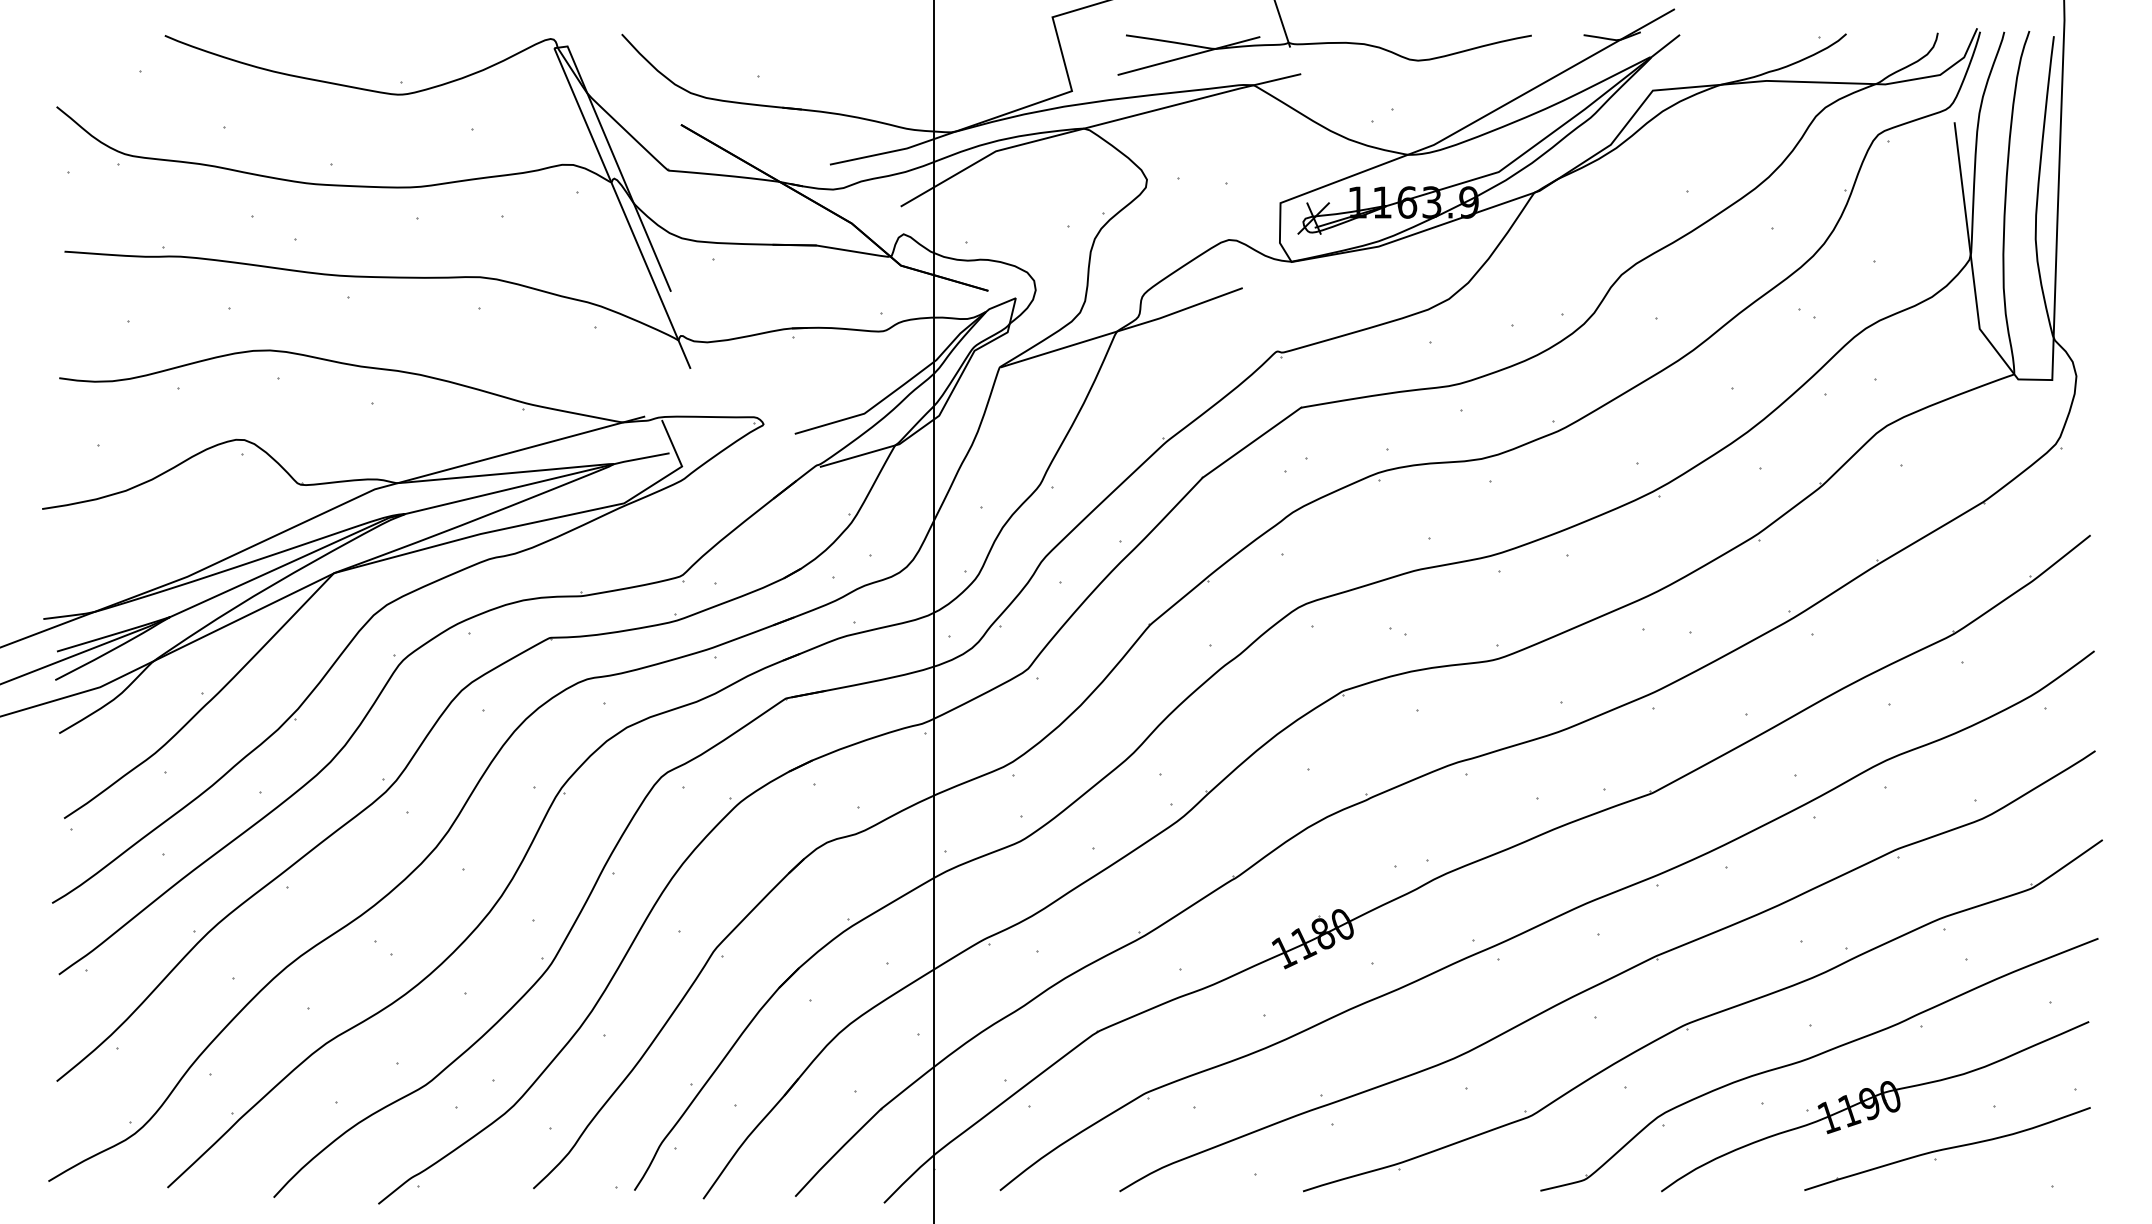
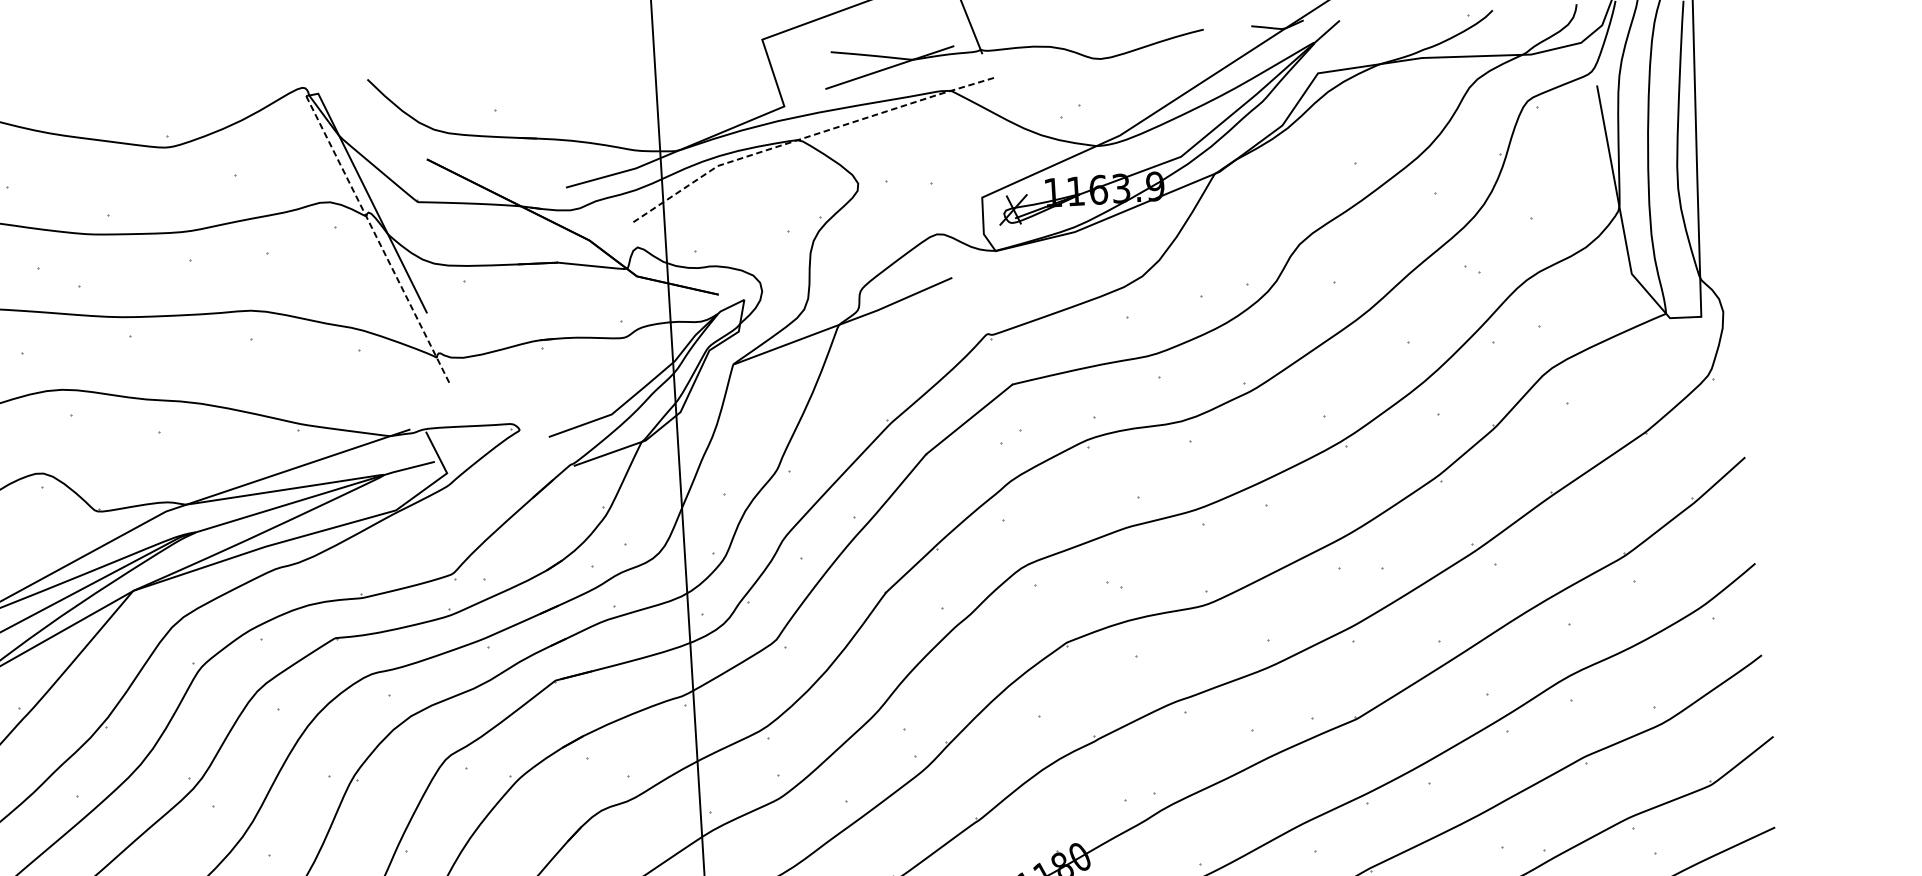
line: (1095, 125) -> (807, 136), solid -> dashed
line: (622, 209) -> (377, 240), solid -> dashed

